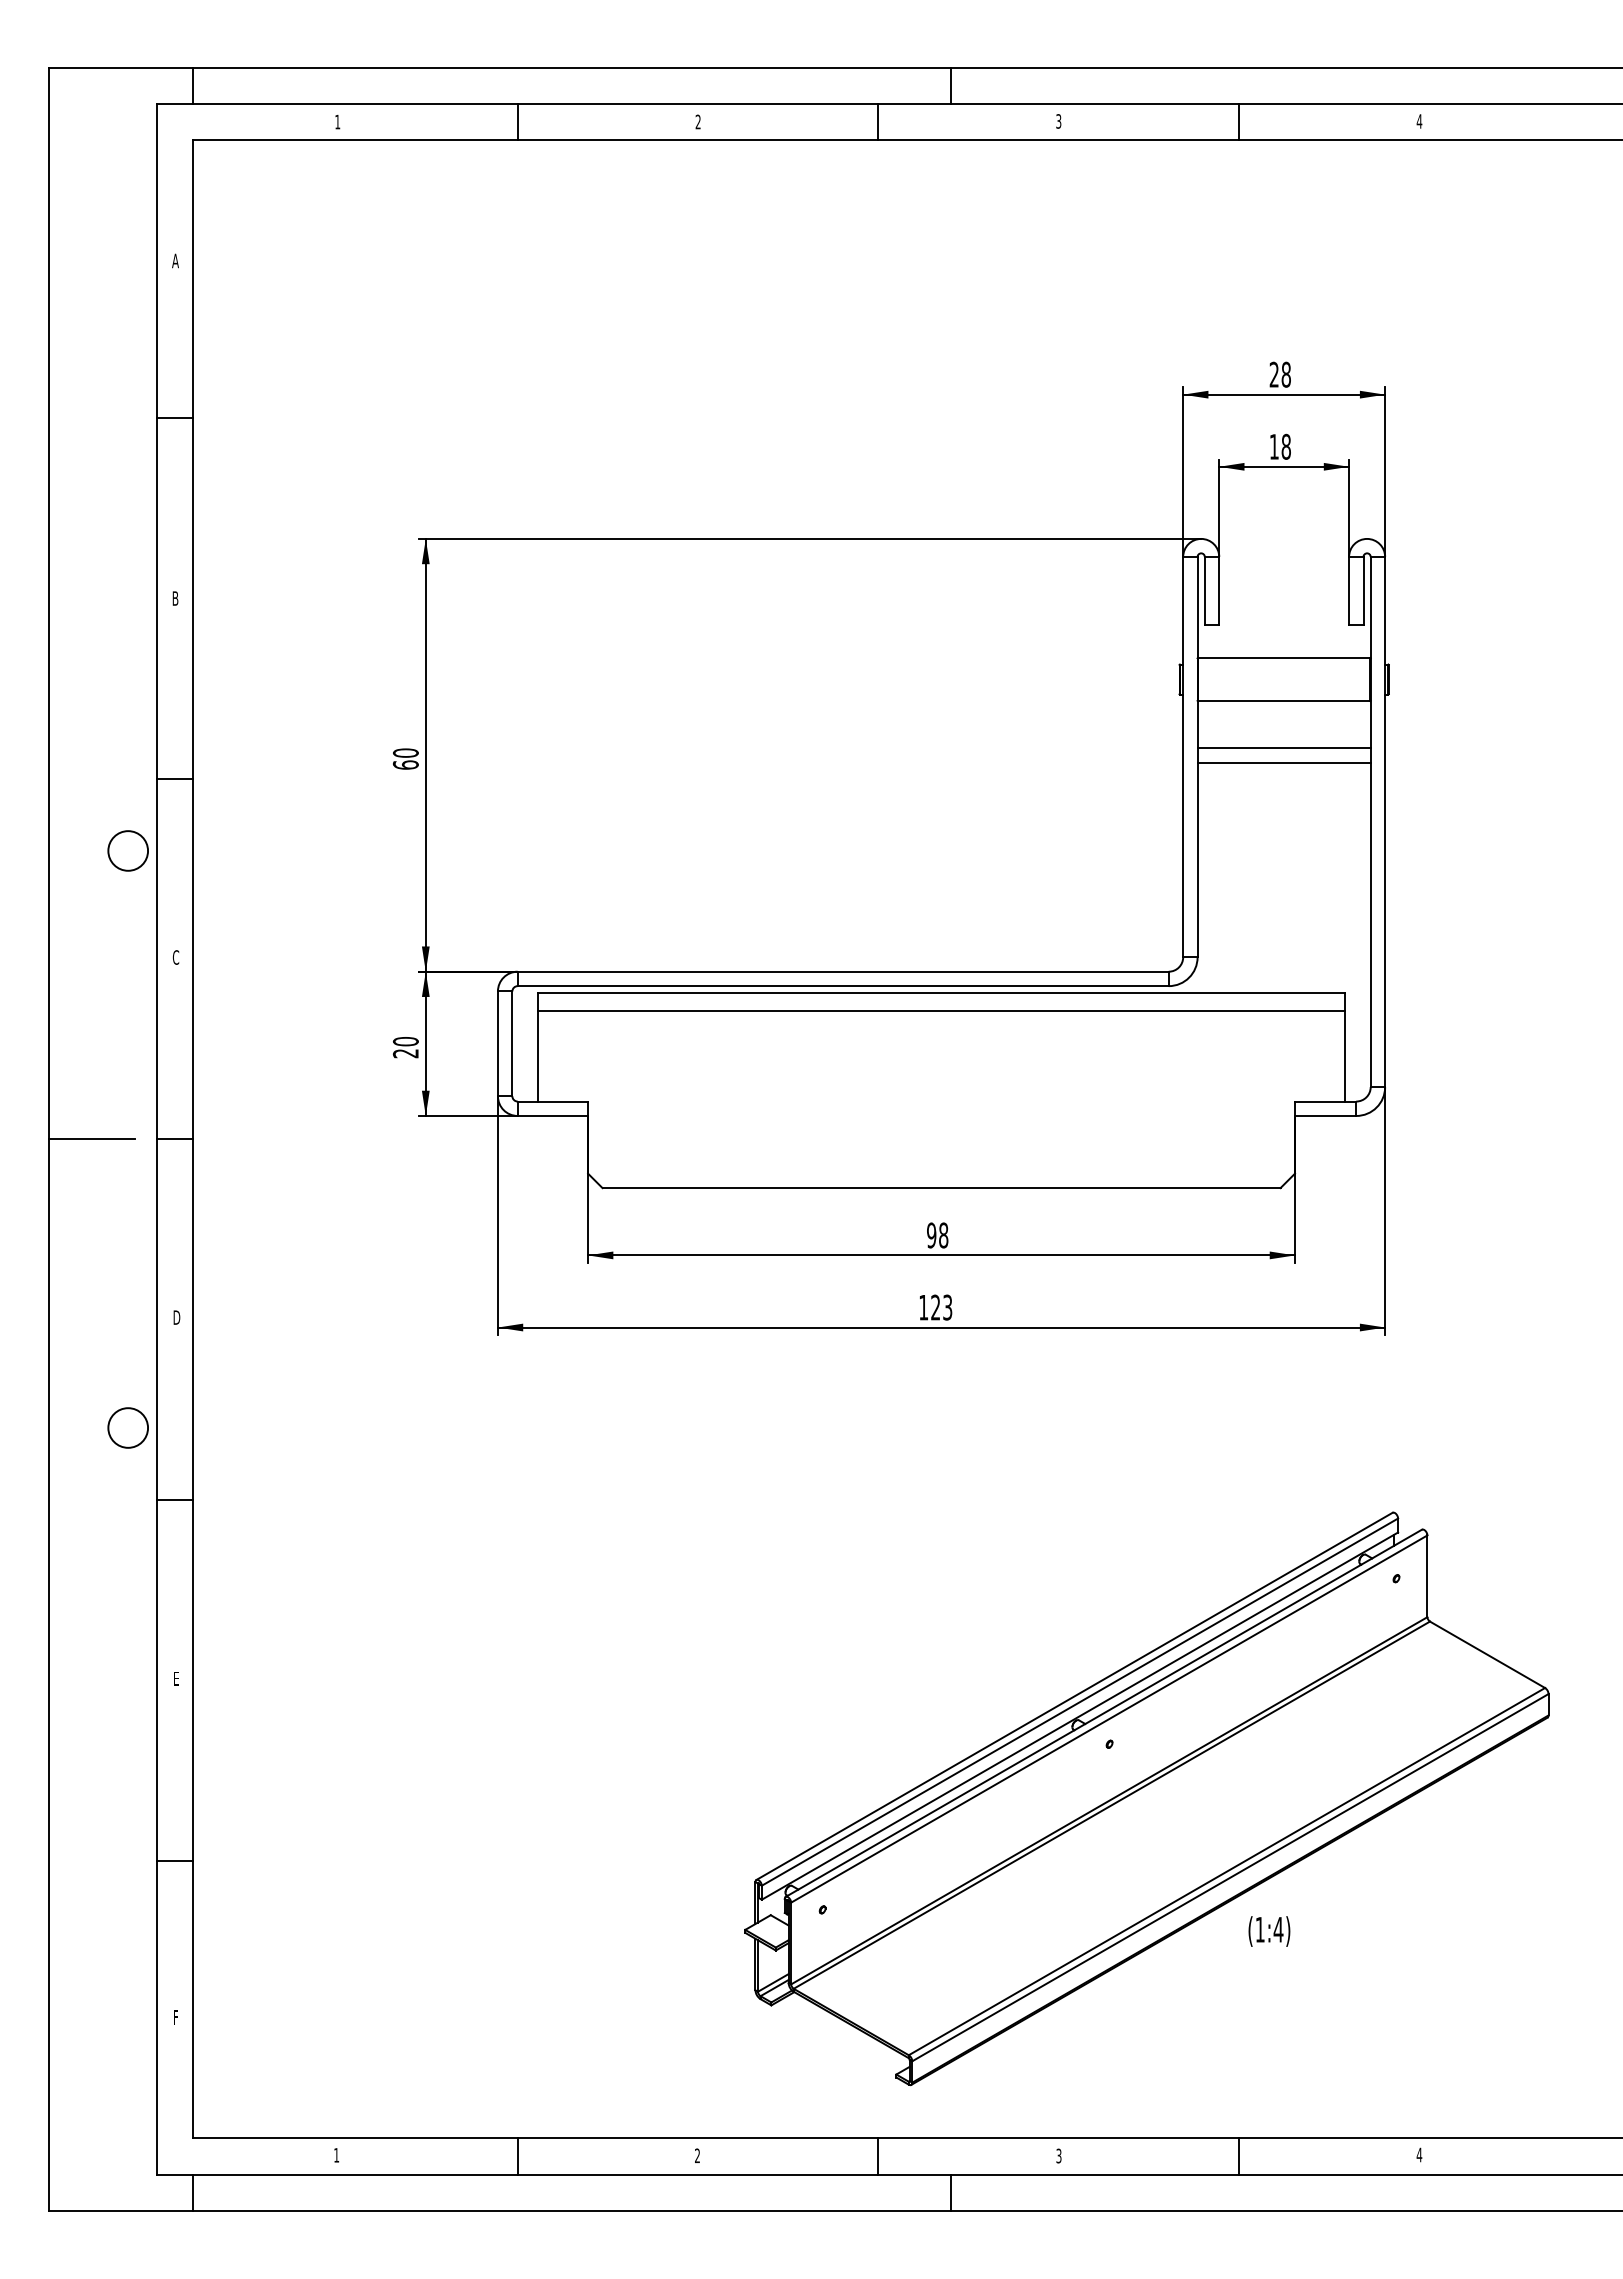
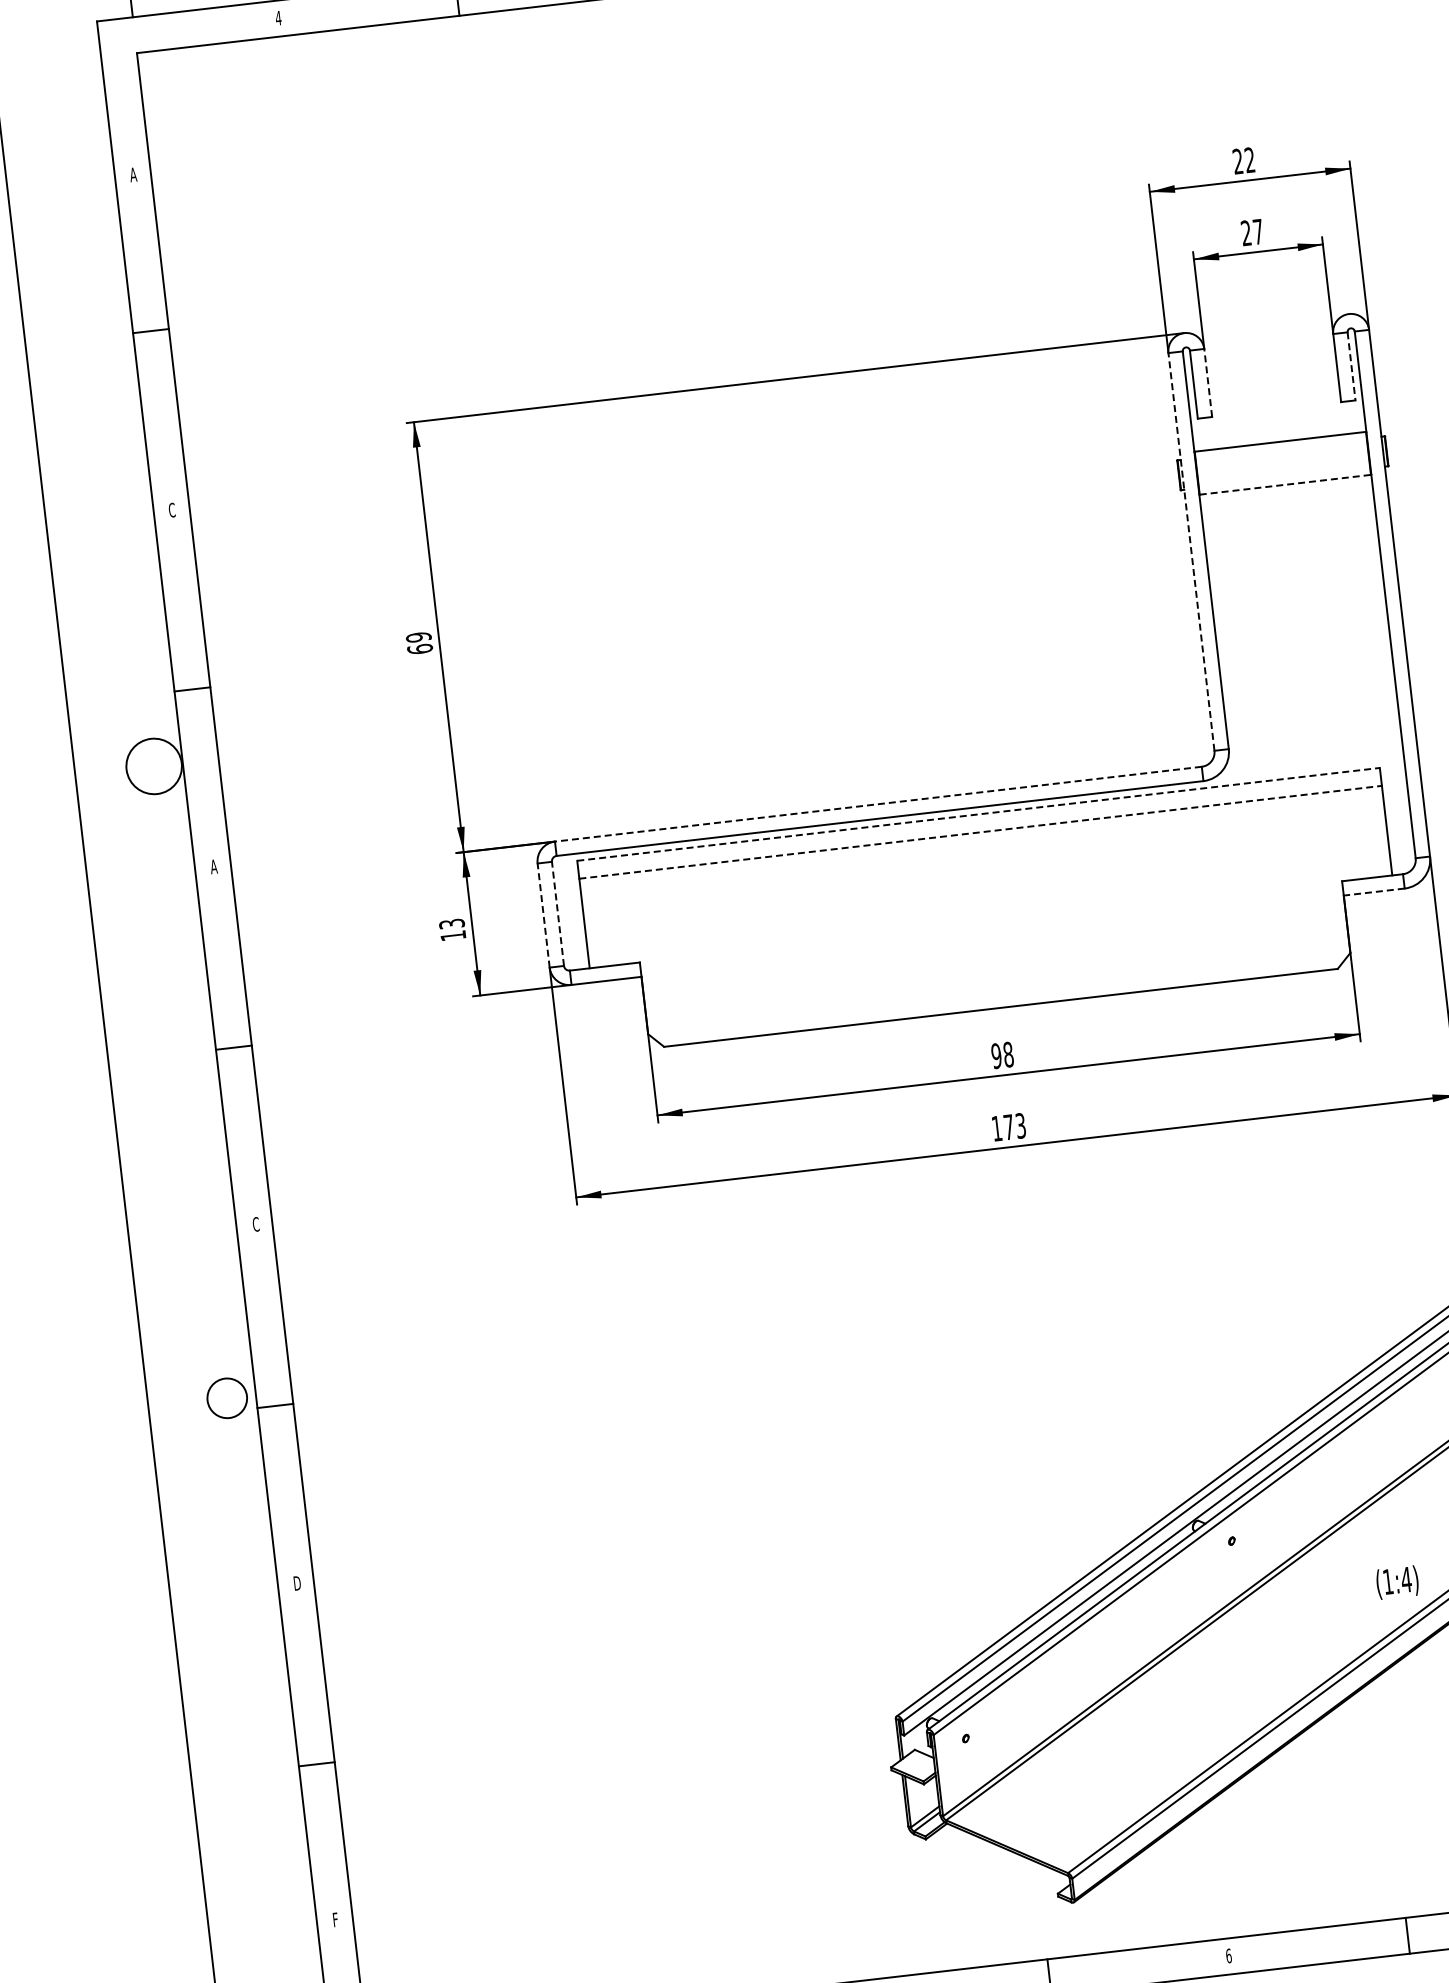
text: (337, 121) -> (278, 17), 1 -> 4
text: (1285, 374) -> (1249, 160), 28 -> 22
text: (1279, 446) -> (1251, 232), 18 -> 27
line: (1219, 590) -> (1208, 382), solid -> dashed
line: (1363, 591) -> (1351, 366), solid -> dashed
text: (175, 598) -> (172, 510), B -> C
line: (1284, 701) -> (1285, 485), solid -> dashed
line: (1283, 748) -> (1290, 531), removed
text: (405, 752) -> (418, 636), 60 -> 69
line: (1183, 756) -> (1191, 551), solid -> dashed
line: (1283, 762) -> (1291, 545), removed
circle: (128, 850) -> (154, 765), size x1.4
text: (175, 957) -> (213, 866), C -> A
line: (843, 971) -> (878, 803), solid -> dashed
line: (941, 993) -> (978, 814), solid -> dashed
line: (941, 1011) -> (980, 832), solid -> dashed
line: (497, 1043) -> (543, 915), solid -> dashed
line: (512, 1043) -> (558, 913), solid -> dashed
text: (405, 1047) -> (452, 929), 20 -> 13
line: (1325, 1115) -> (1374, 891), solid -> dashed
line: (91, 1139) -> (150, 1057), removed
text: (935, 1307) -> (1008, 1127), 123 -> 173
text: (176, 1317) -> (255, 1224), D -> C
circle: (127, 1427) -> (226, 1397), moved
text: (176, 1678) -> (297, 1583), E -> D
text: (1269, 1931) -> (1397, 1582), moved
text: (1058, 2155) -> (1228, 1955), 3 -> 6

